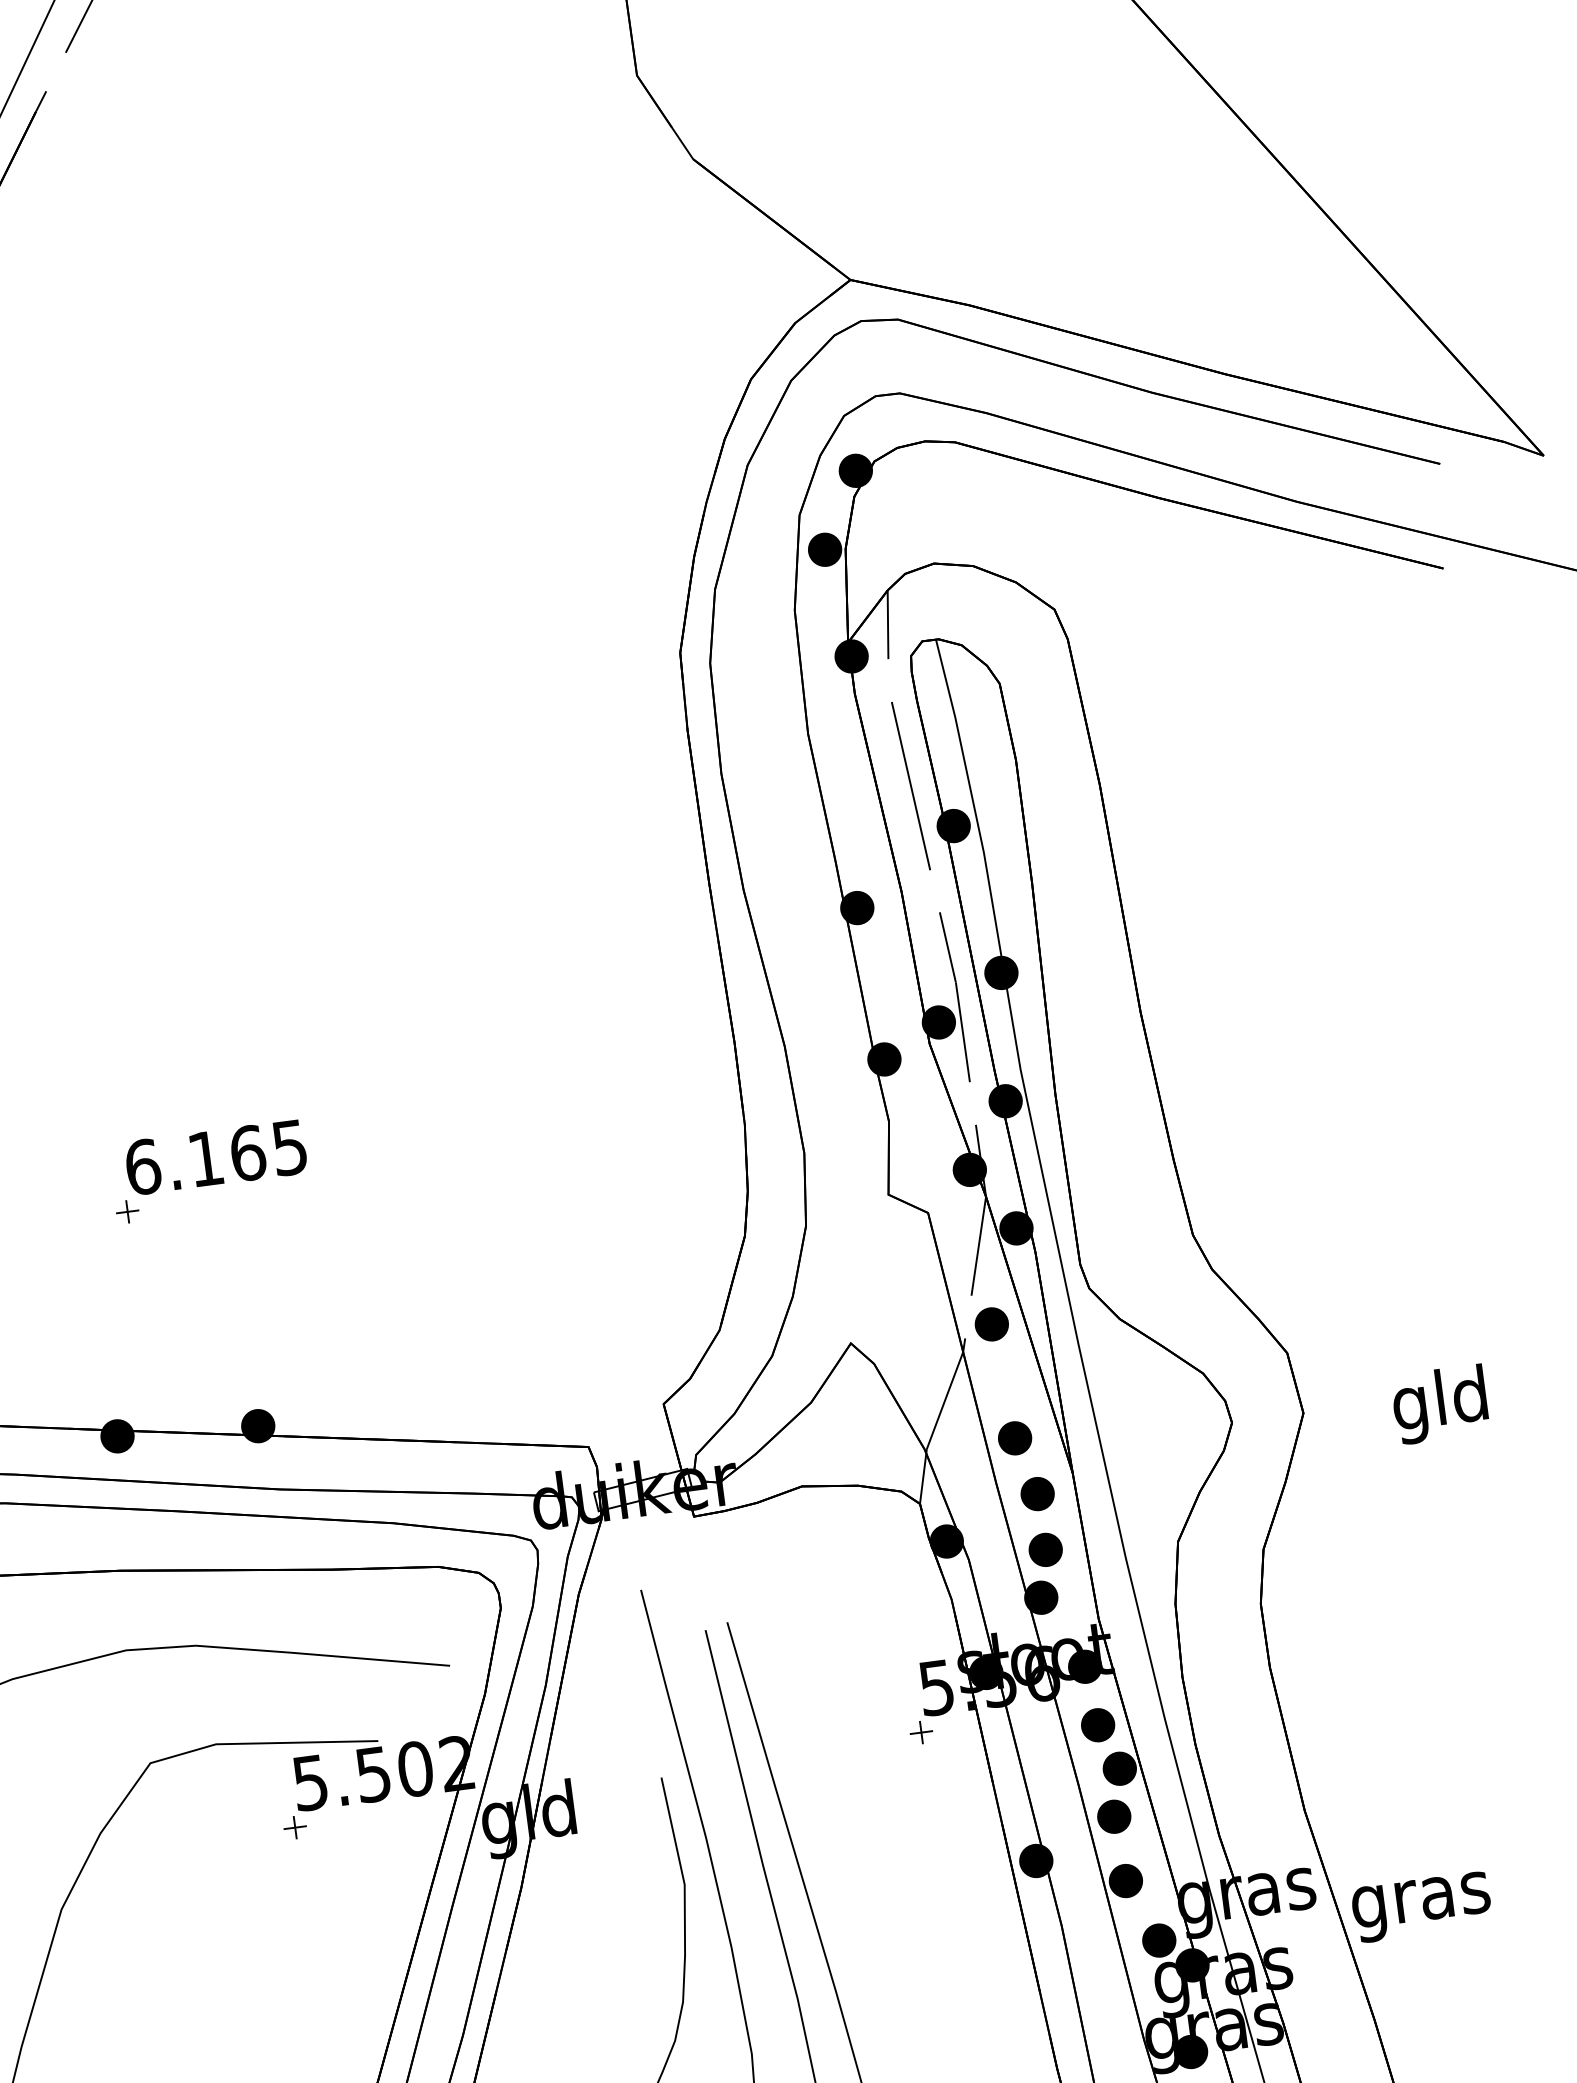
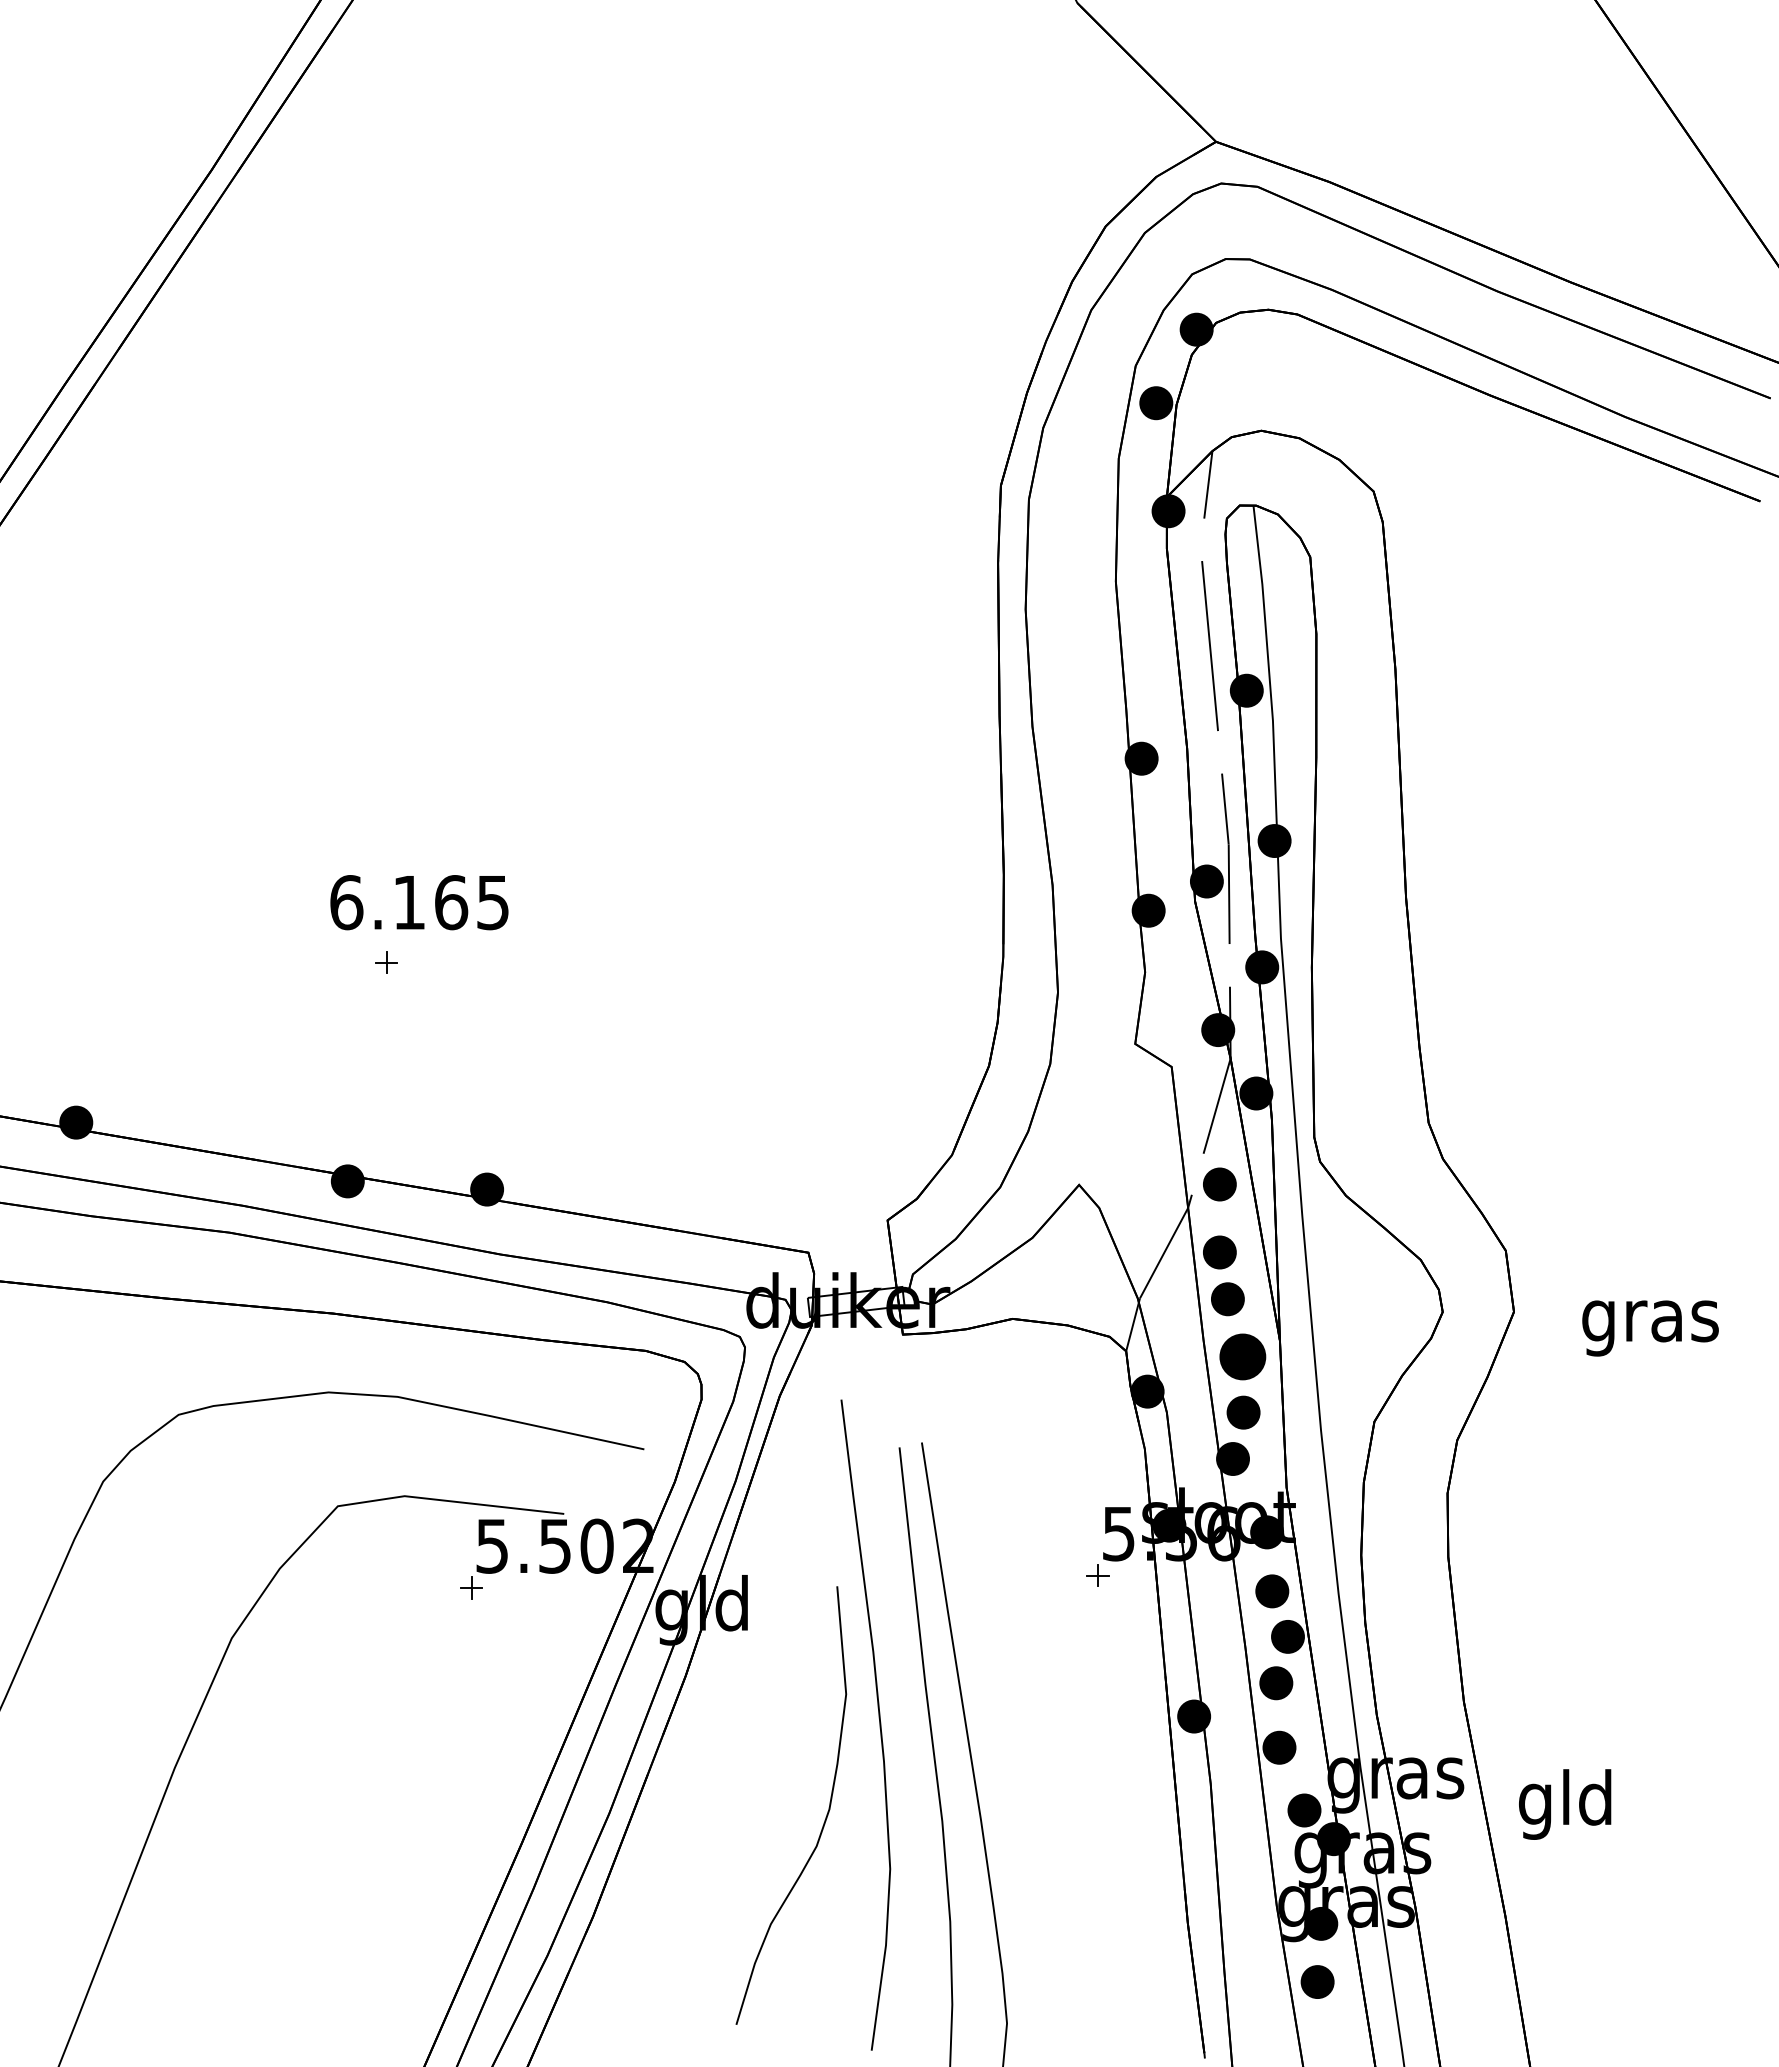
text: (216, 1157) -> (419, 902), moved
part: (1000, 1392) -> (1219, 1252), added
text: (1441, 1403) -> (1650, 1320), gld -> gras
part: (1037, 1493) -> (1242, 1356), size x1.4
text: (1421, 1900) -> (1566, 1804), gras -> gld

